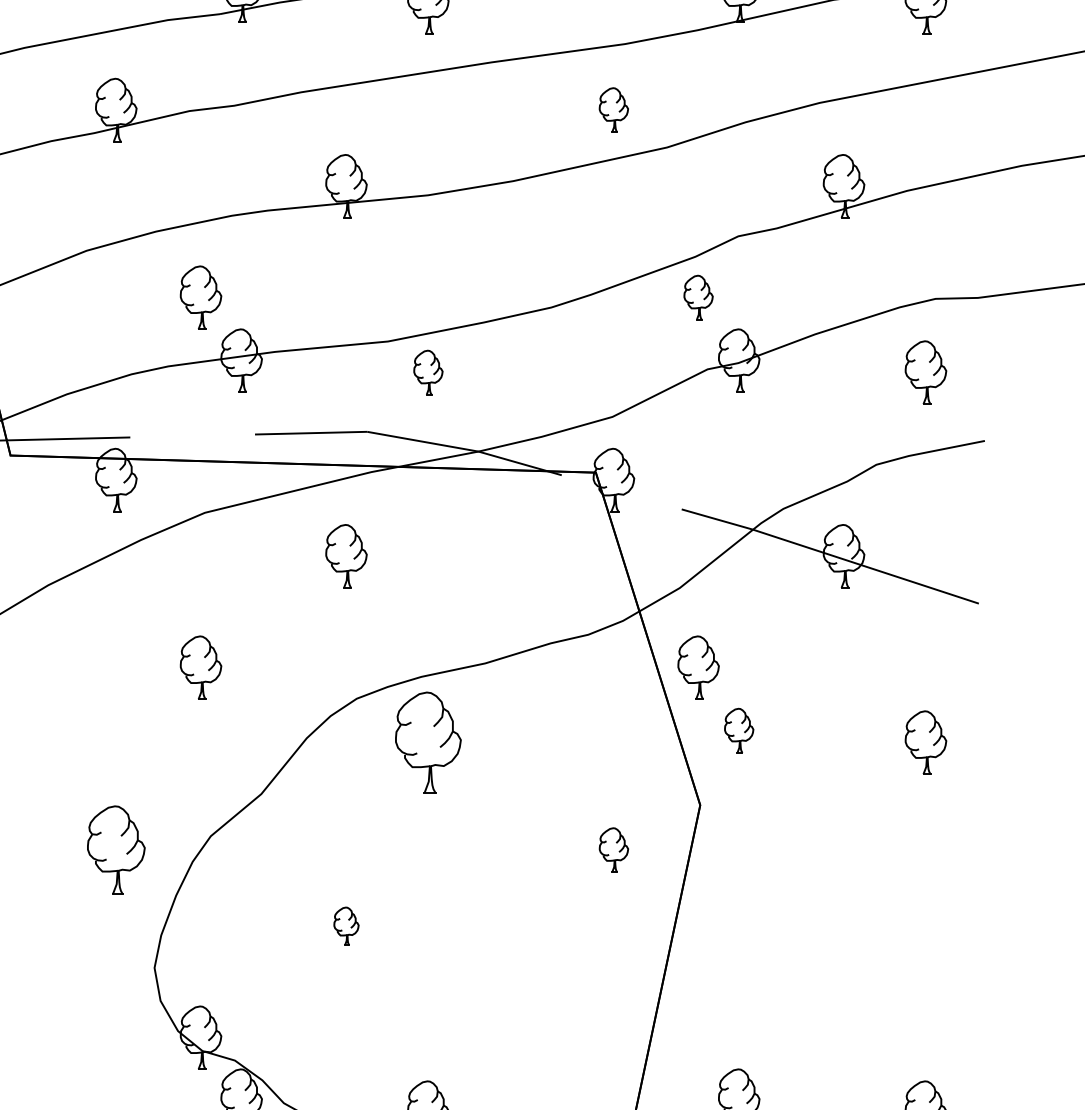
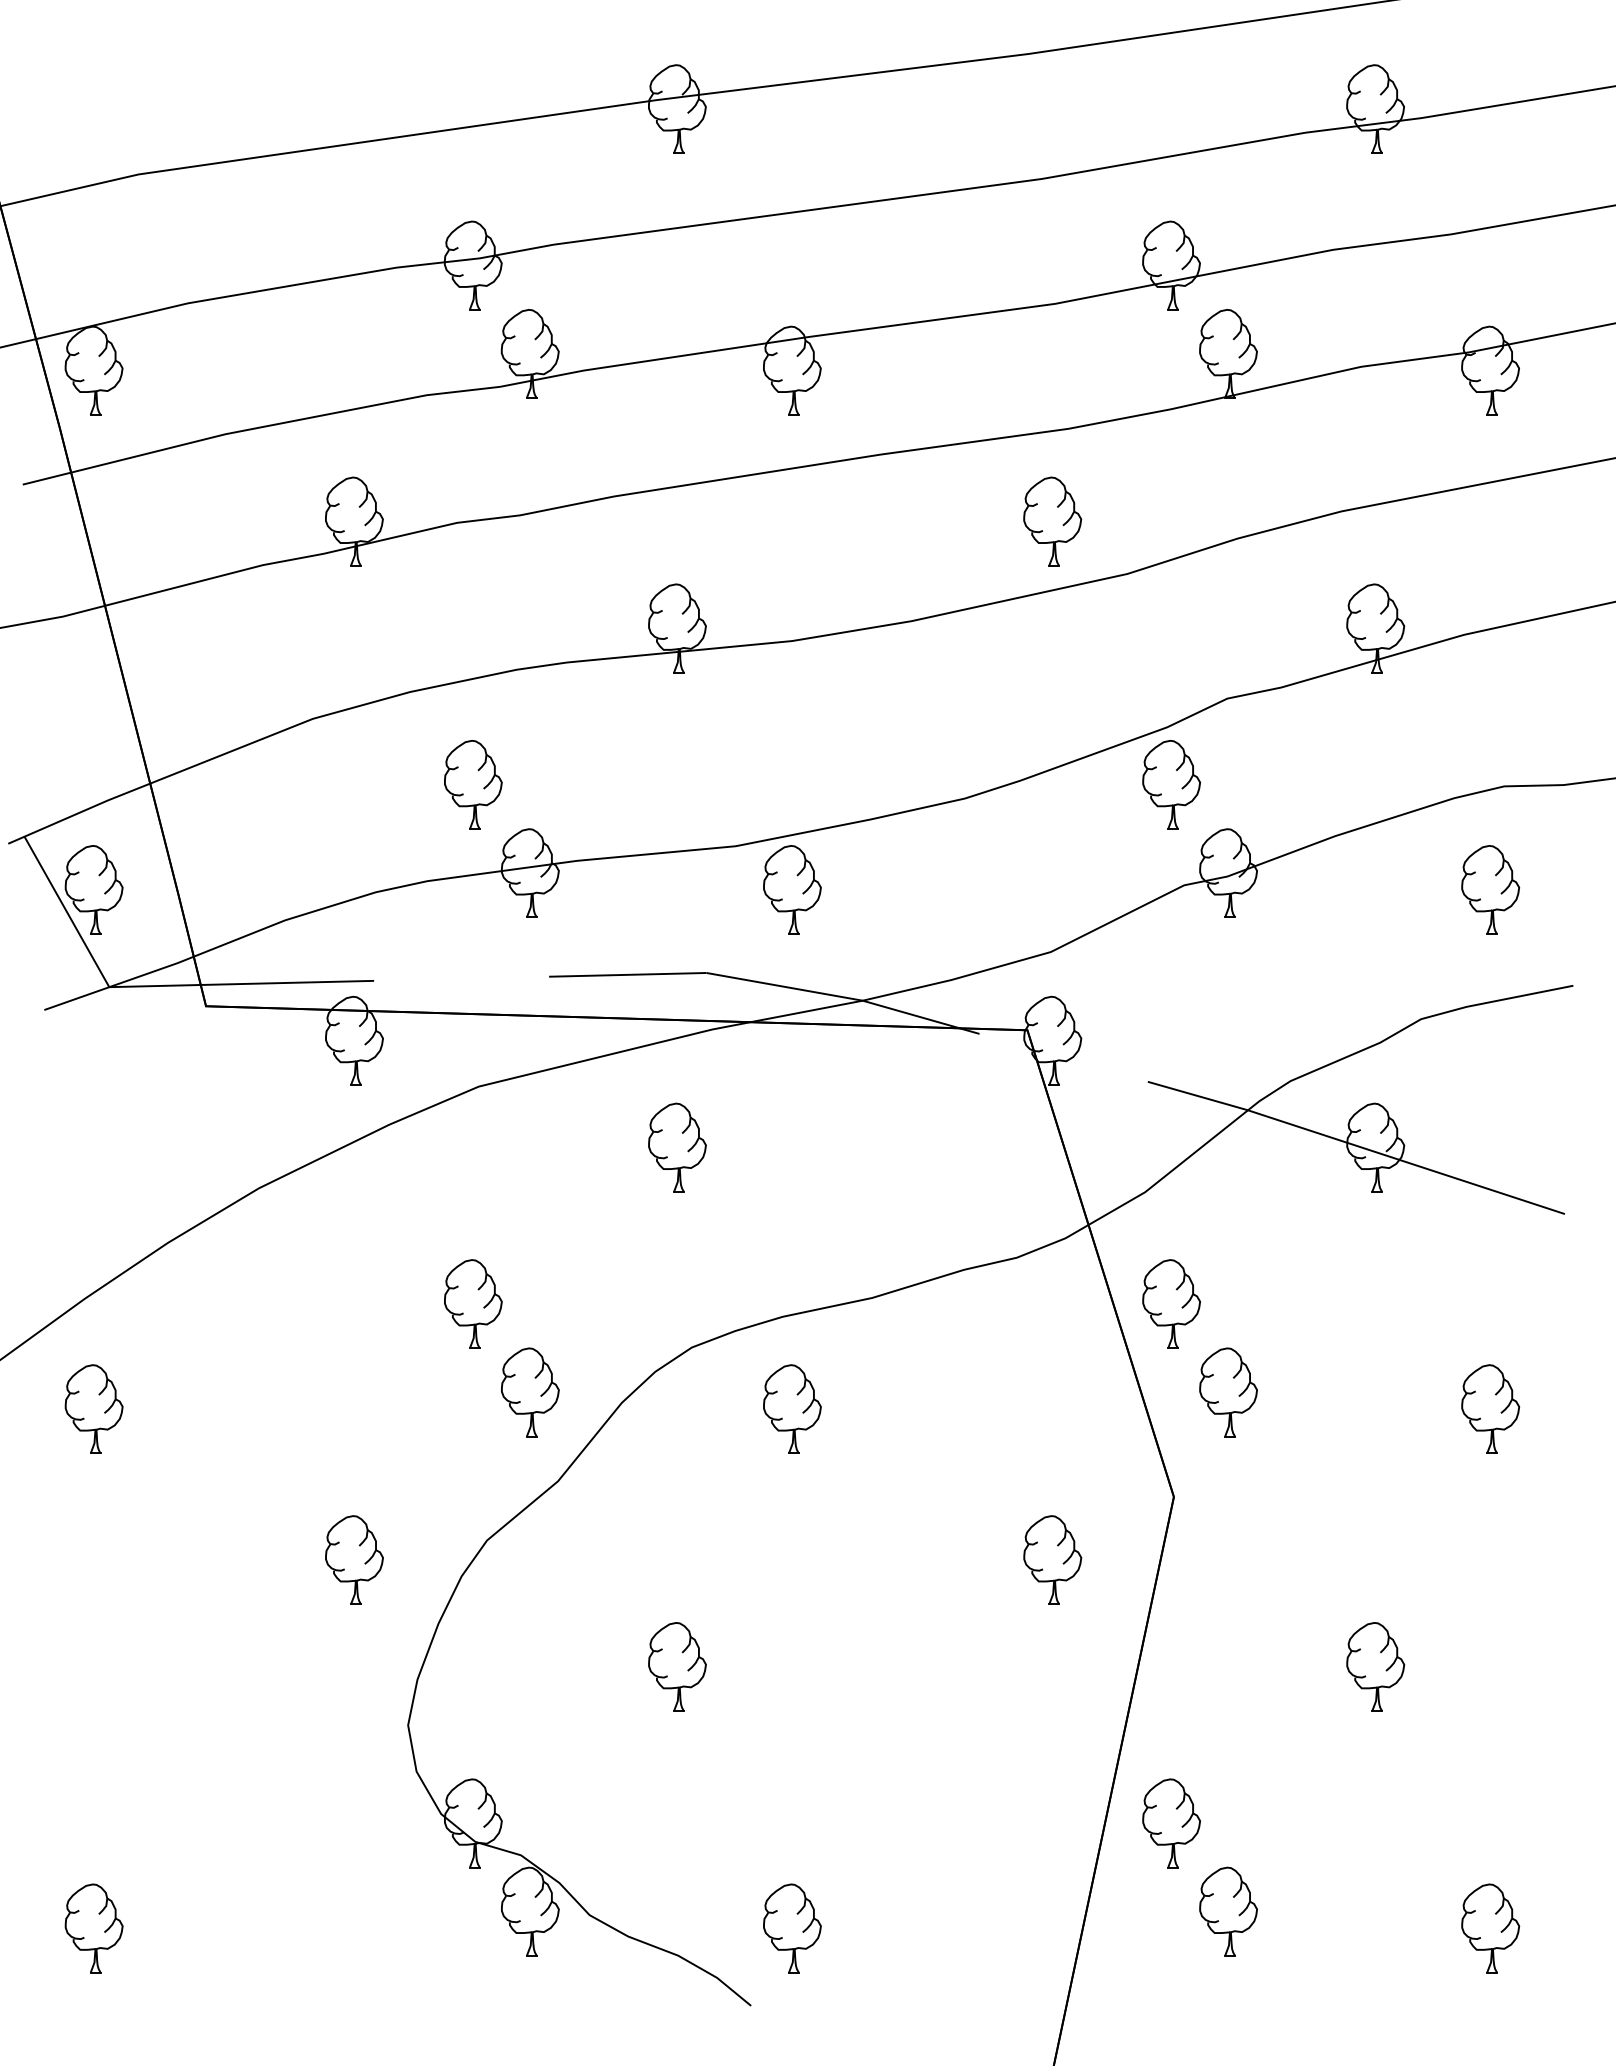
part: (613, 110) -> (1052, 521), size x1.43
part: (698, 297) -> (1171, 784), size x1.43
part: (428, 372) -> (792, 889), size x1.43
part: (241, 730) -> (530, 1392), added
part: (739, 730) -> (1228, 1392), size x1.43
part: (428, 742) -> (792, 1408), size x0.62
part: (116, 849) -> (354, 1559), size x0.71
part: (613, 849) -> (1052, 1559), size x1.43
part: (346, 926) -> (677, 1666), size x1.67
part: (843, 926) -> (1375, 1666), added
part: (698, 1037) -> (1171, 1823), added

